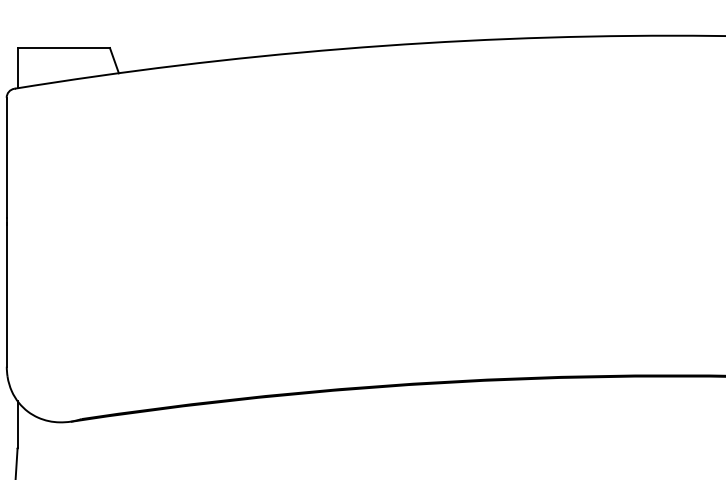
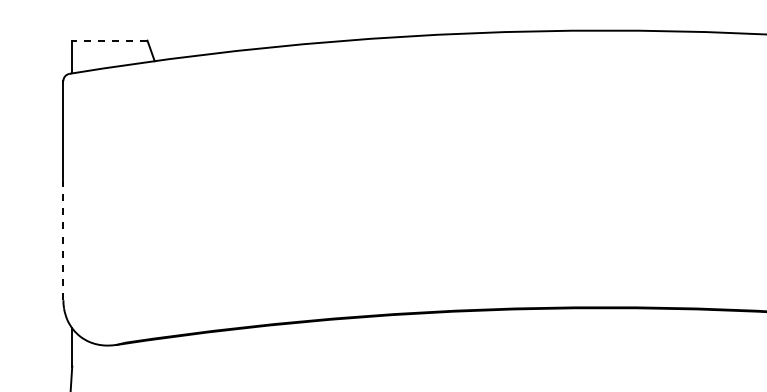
line: (63, 47) -> (109, 40), solid -> dashed
line: (6, 292) -> (63, 239), solid -> dashed

